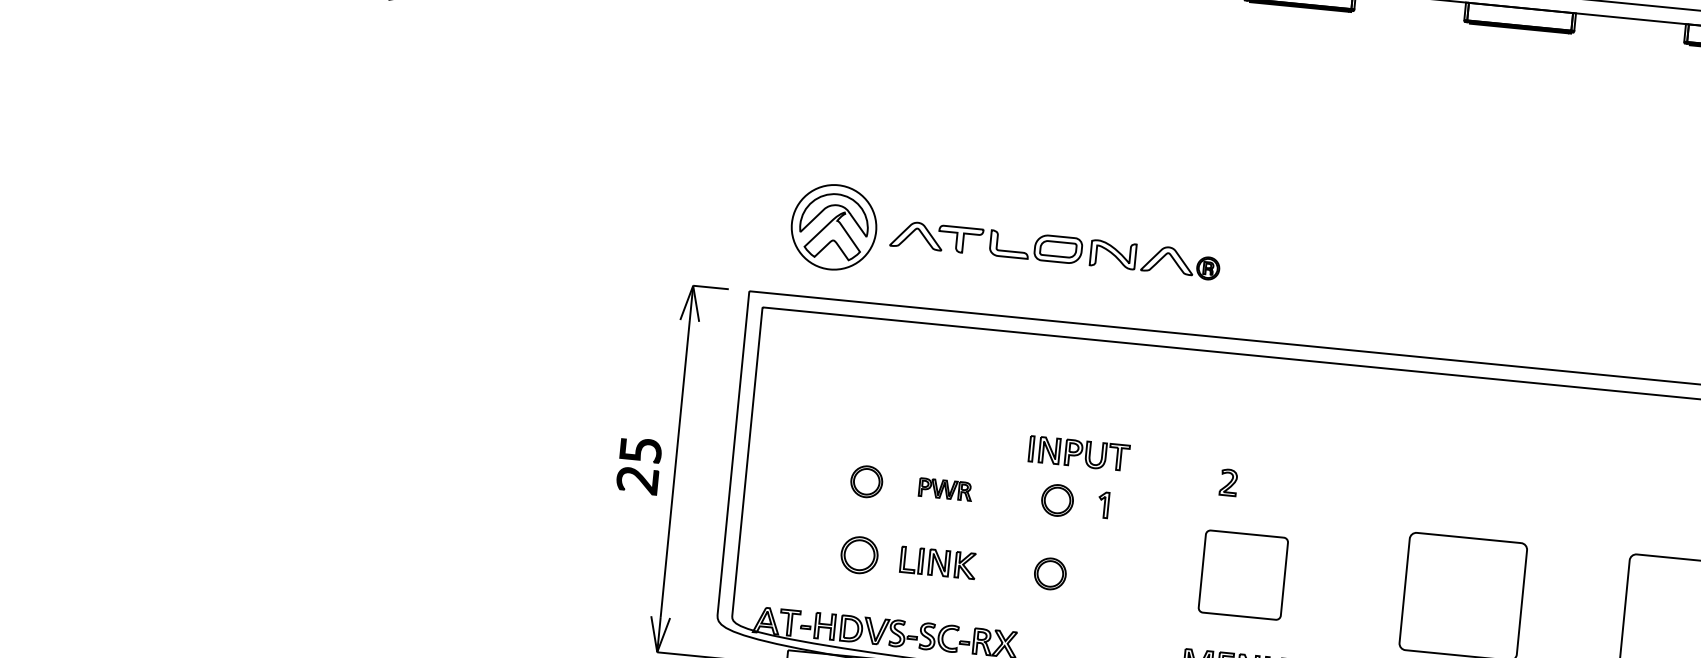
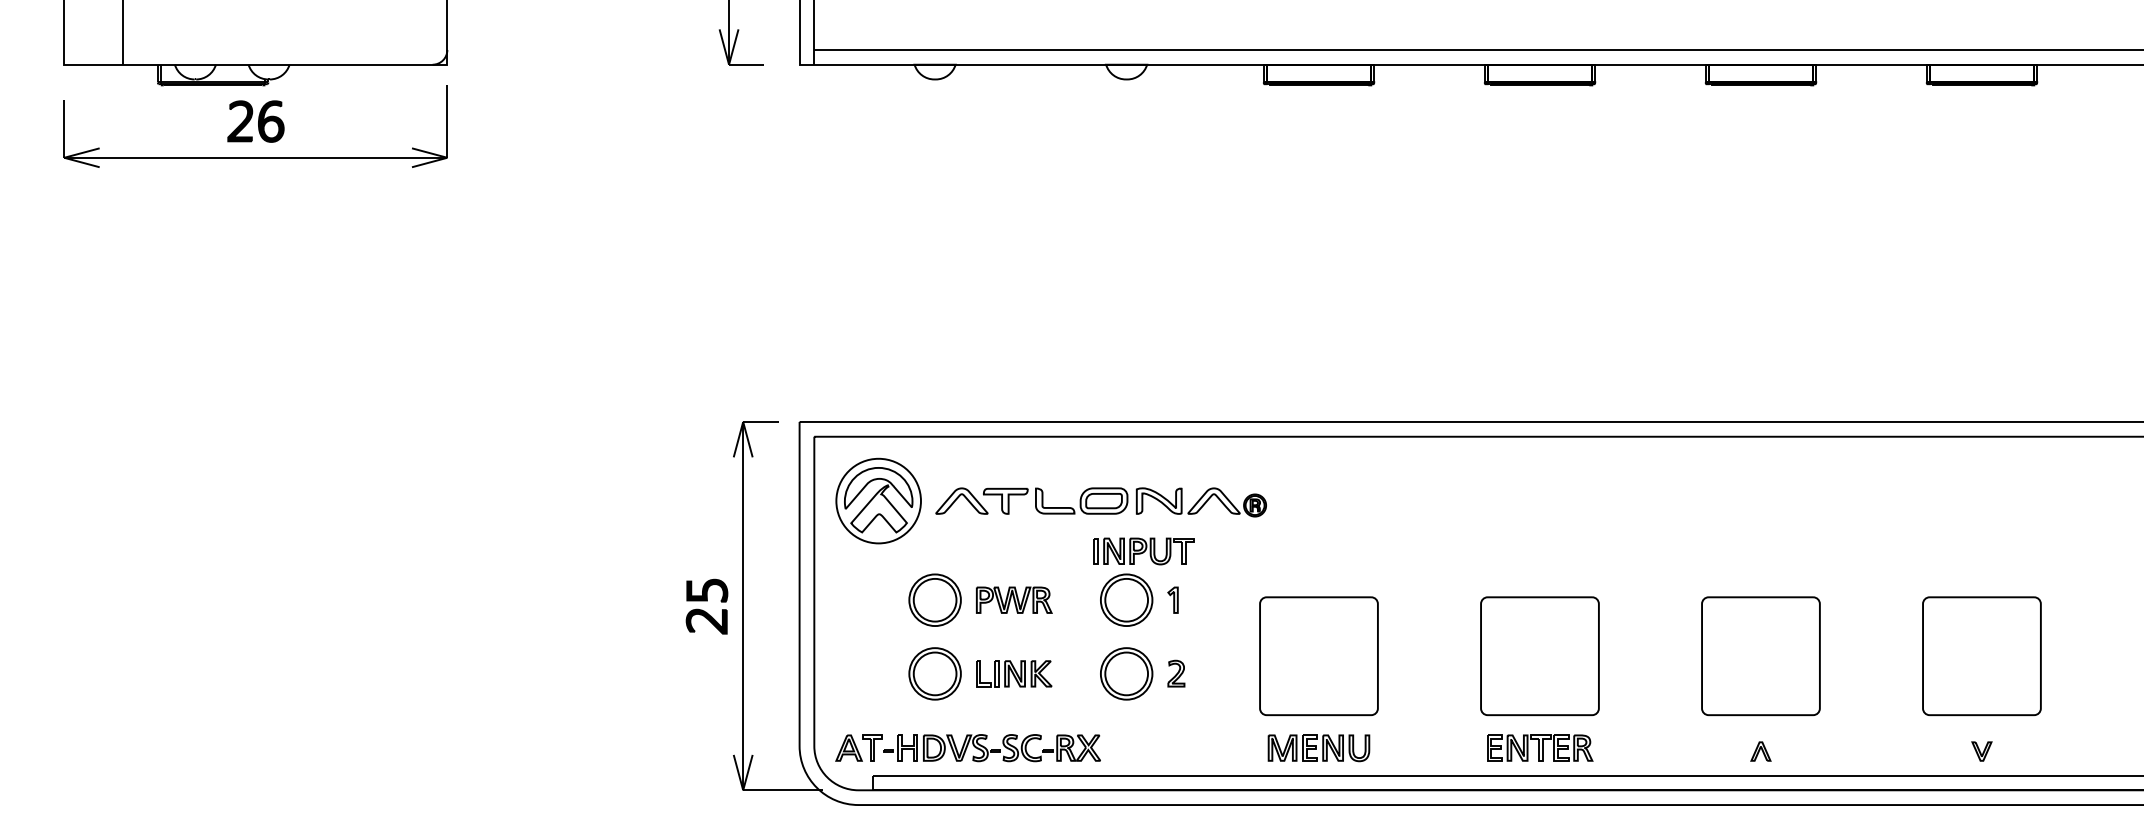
part: (998, 242) -> (1043, 500), moved
part: (866, 481) -> (934, 599), size x1.67
part: (1228, 482) -> (1176, 673), moved
part: (945, 488) -> (1014, 599), size x1.43
part: (1057, 499) -> (1126, 599), size x1.67
part: (859, 554) -> (934, 673), size x1.43
part: (1050, 573) -> (1126, 673), size x1.67
part: (1242, 575) -> (1318, 656), size x1.43

